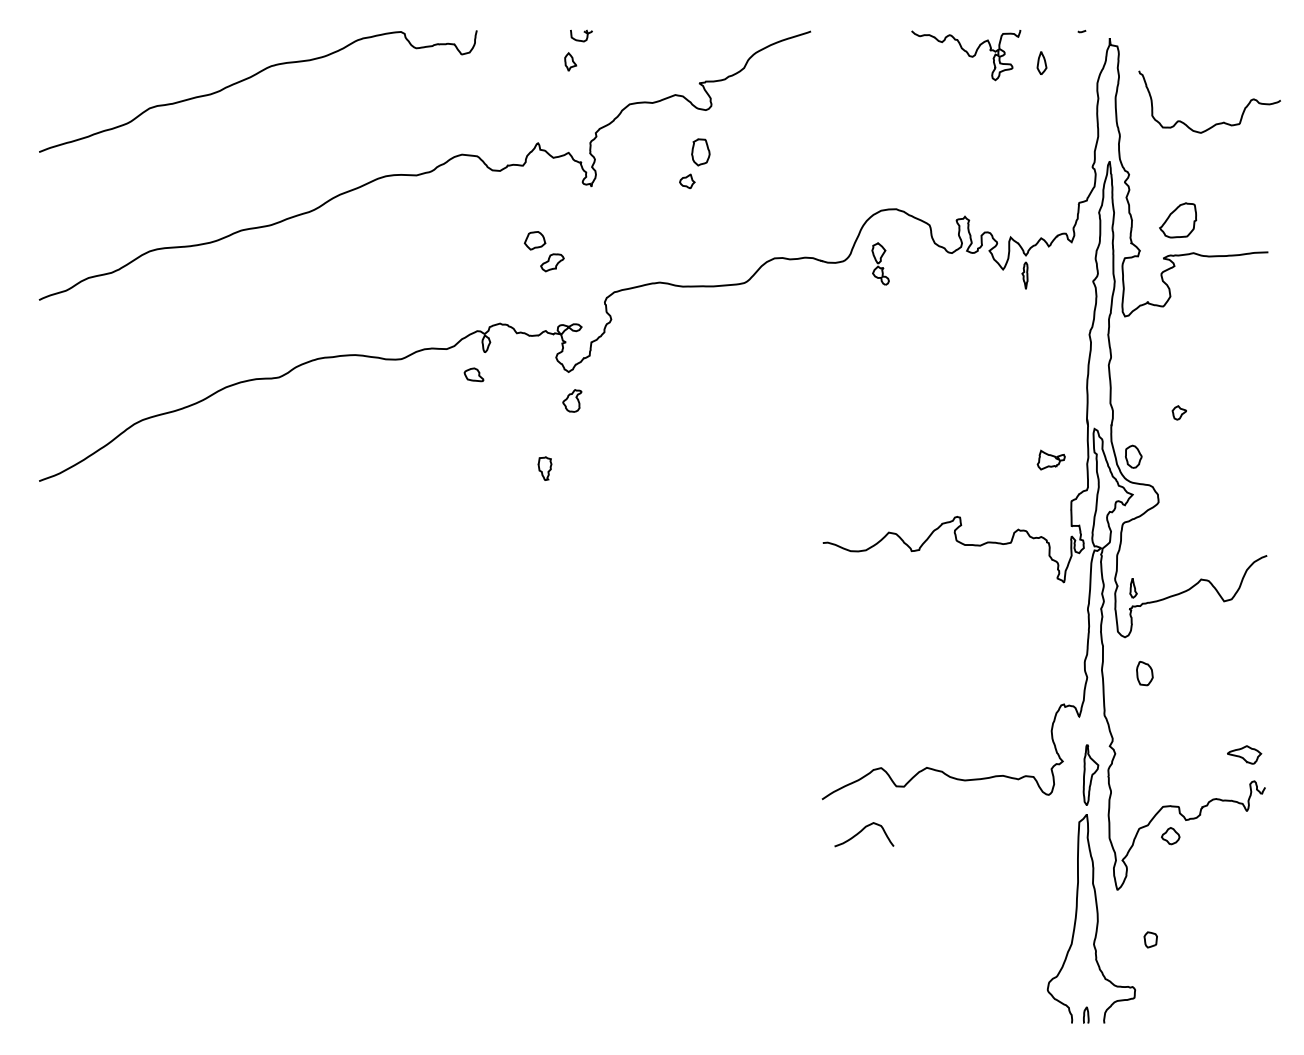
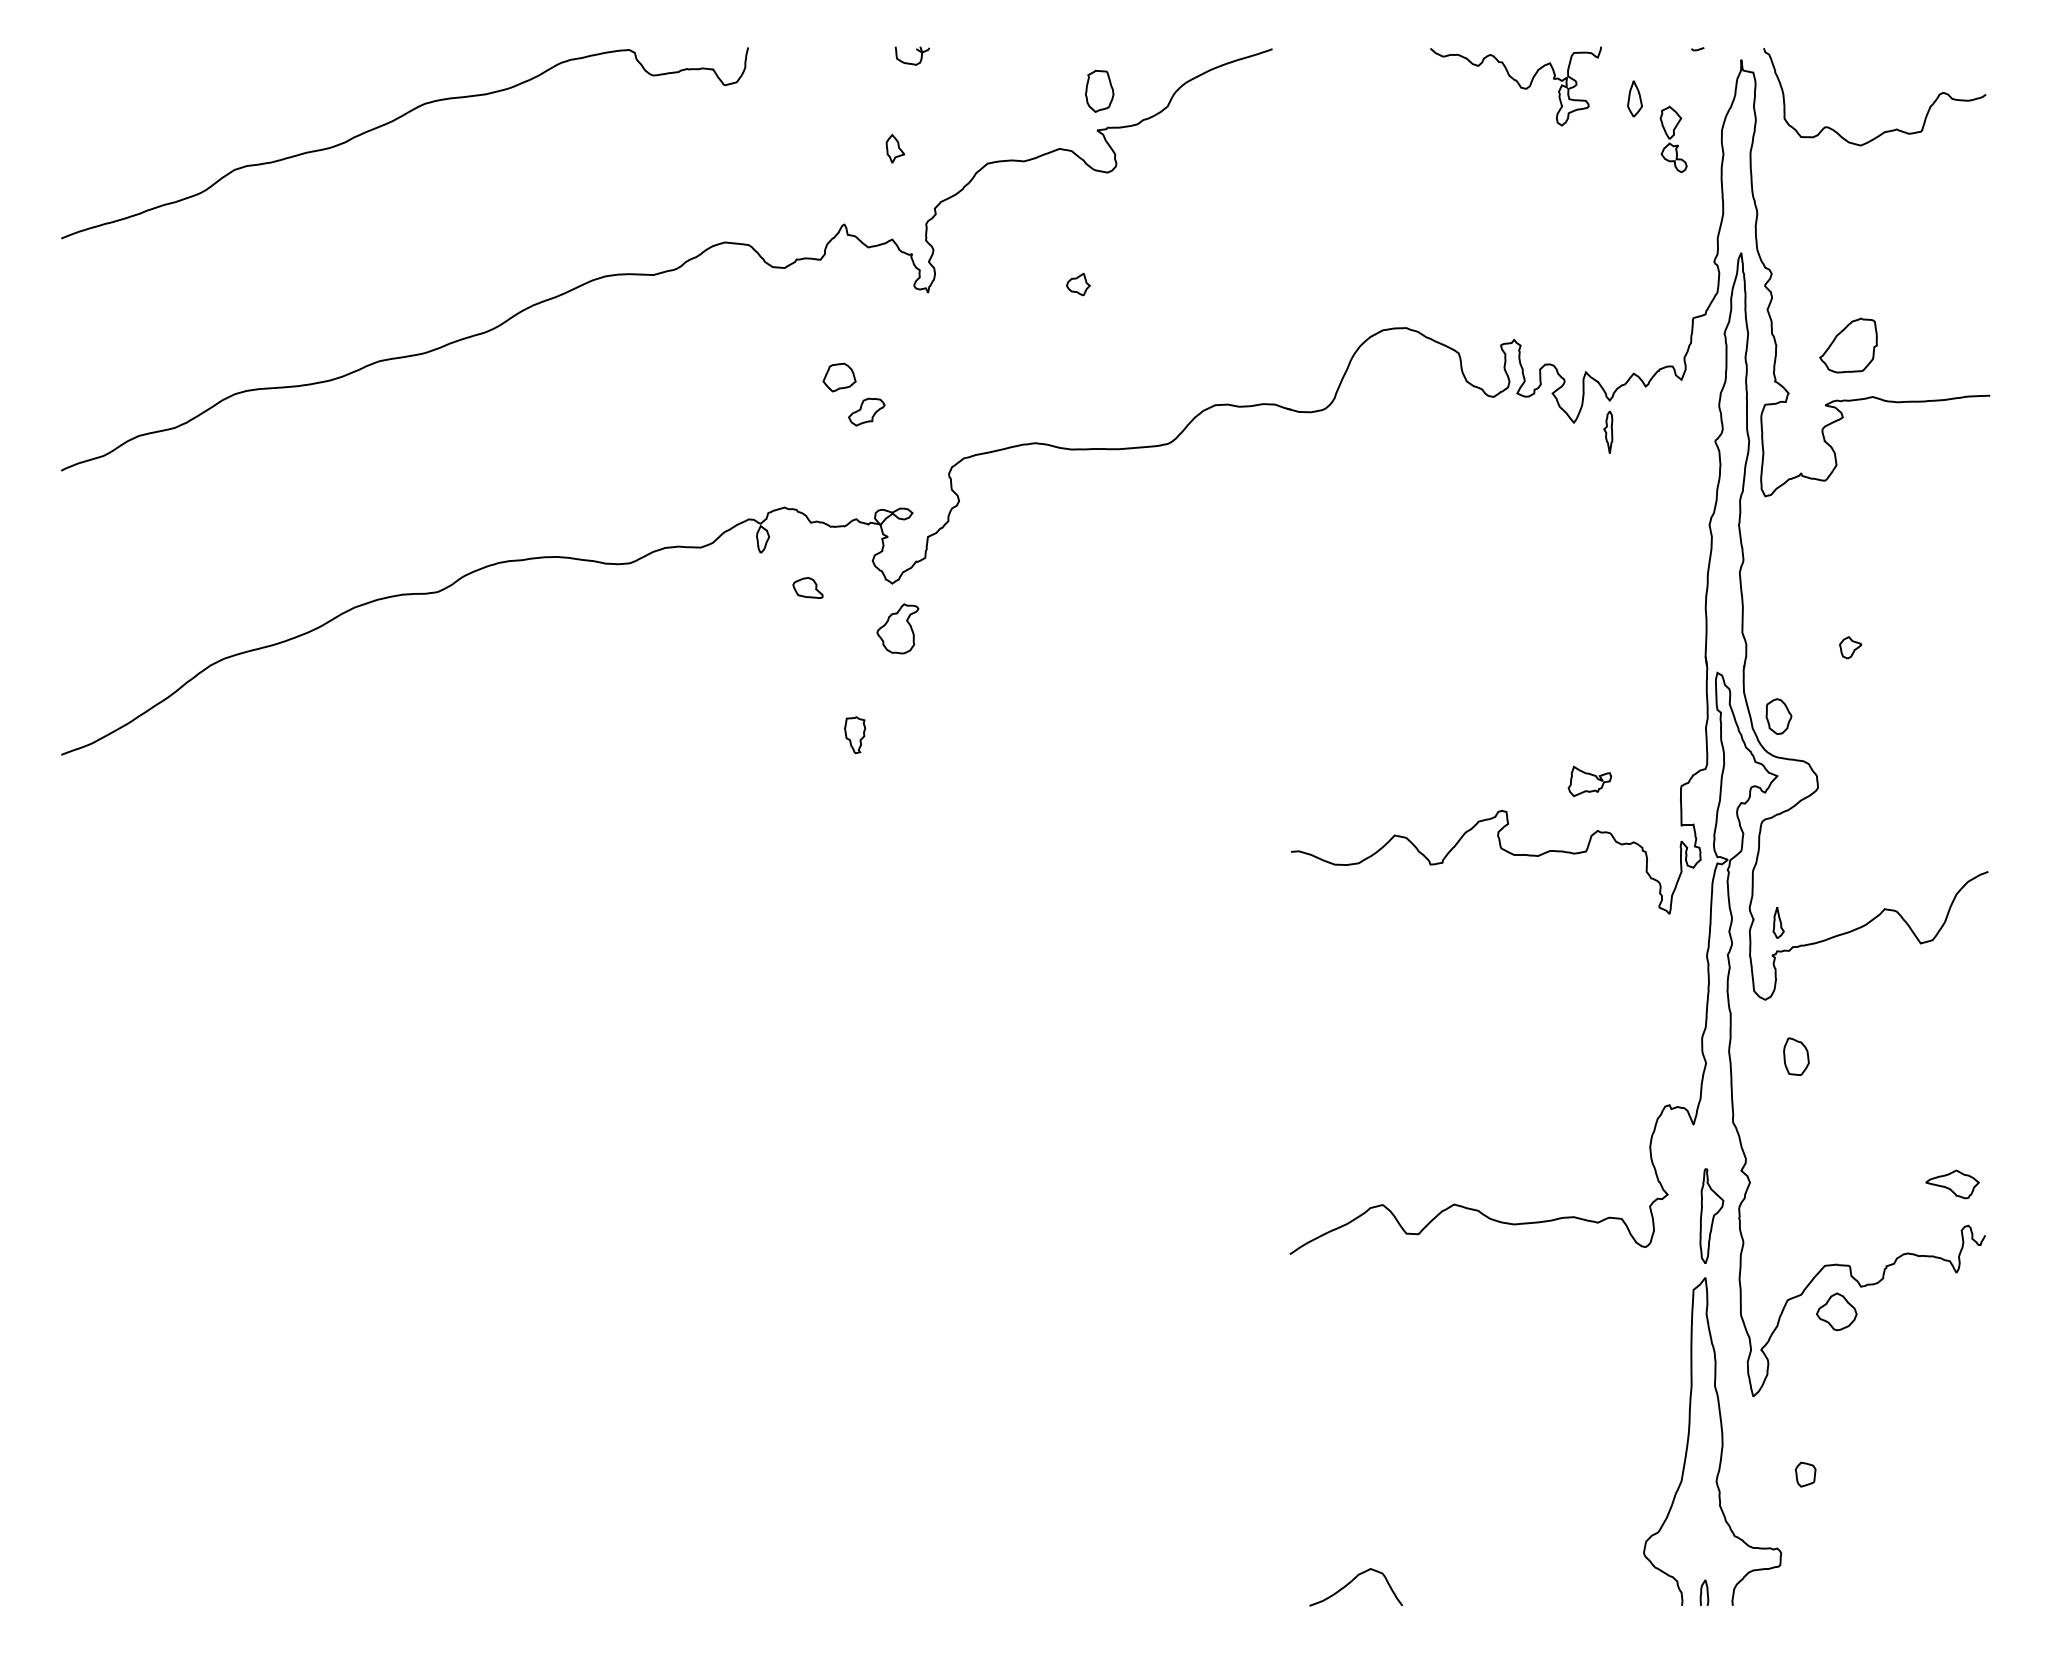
part: (570, 61) -> (895, 148), moved
curve: (1215, 123) -> (1883, 130), moved
part: (700, 152) -> (1099, 91), moved
part: (880, 263) -> (1673, 138), moved
part: (473, 374) -> (807, 587), moved
part: (572, 400) -> (898, 628), size x1.43
part: (1050, 459) -> (1588, 780), moved
curve: (862, 831) -> (1353, 1582), moved
part: (1170, 835) -> (1836, 1310), size x1.43

